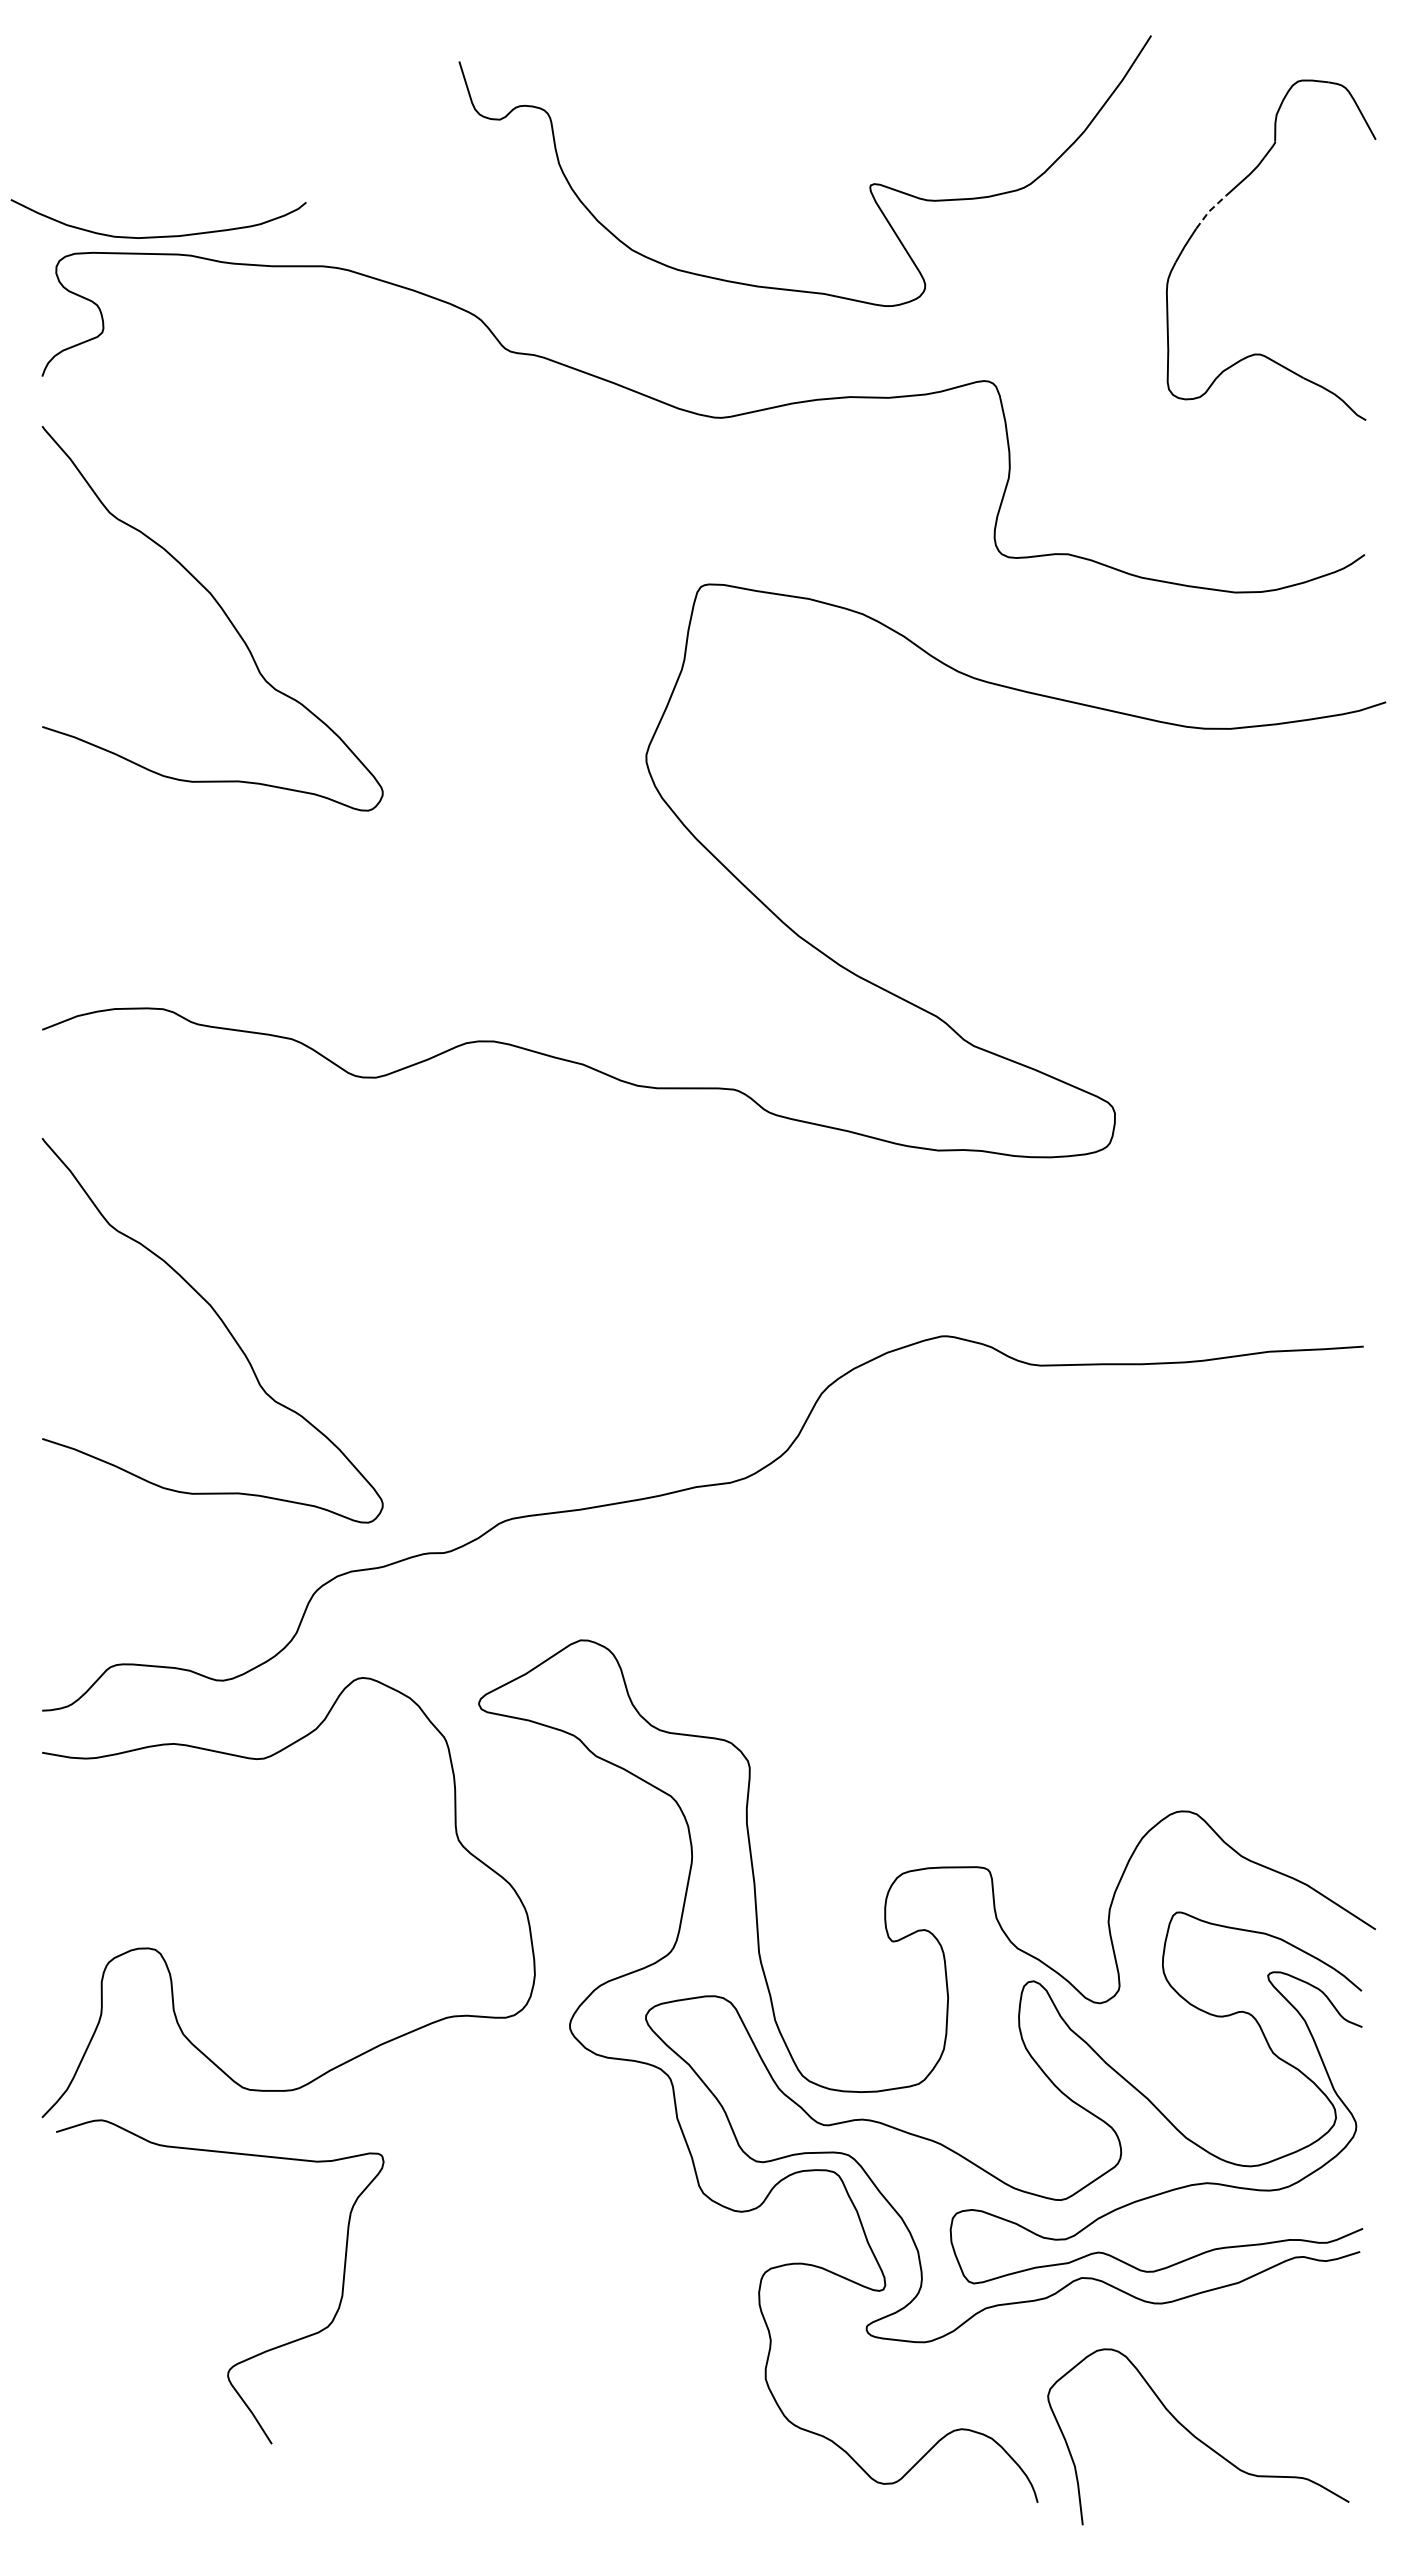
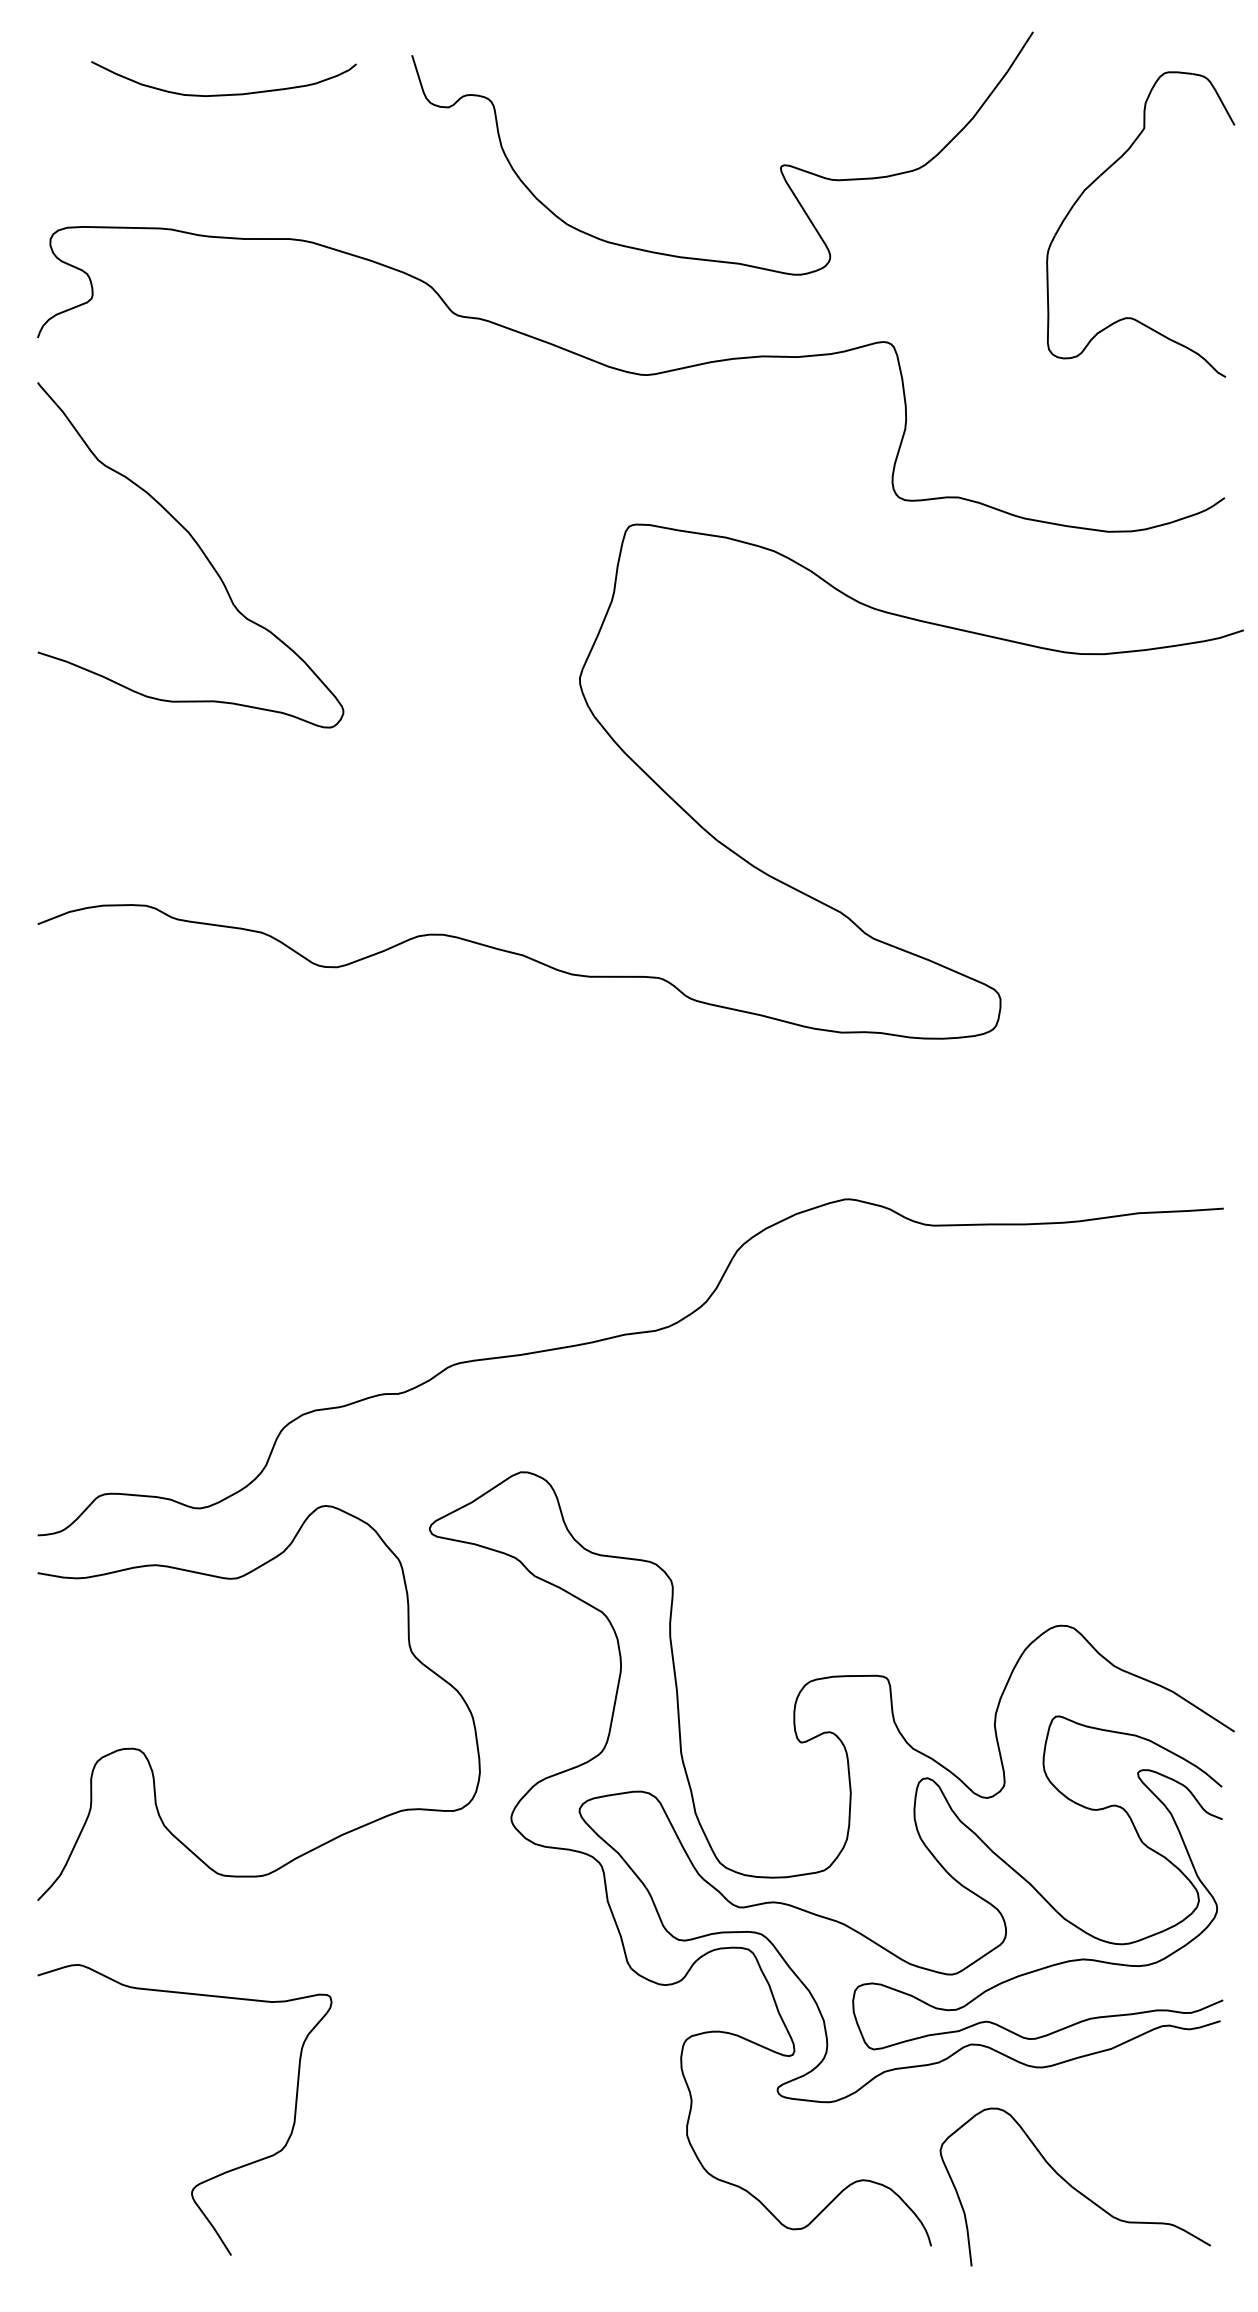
line: (1209, 211) -> (1085, 189), dashed -> solid
curve: (158, 236) -> (223, 94), moved
curve: (222, 1323) -> (199, 1187), removed
curve: (251, 2356) -> (213, 2176), moved

